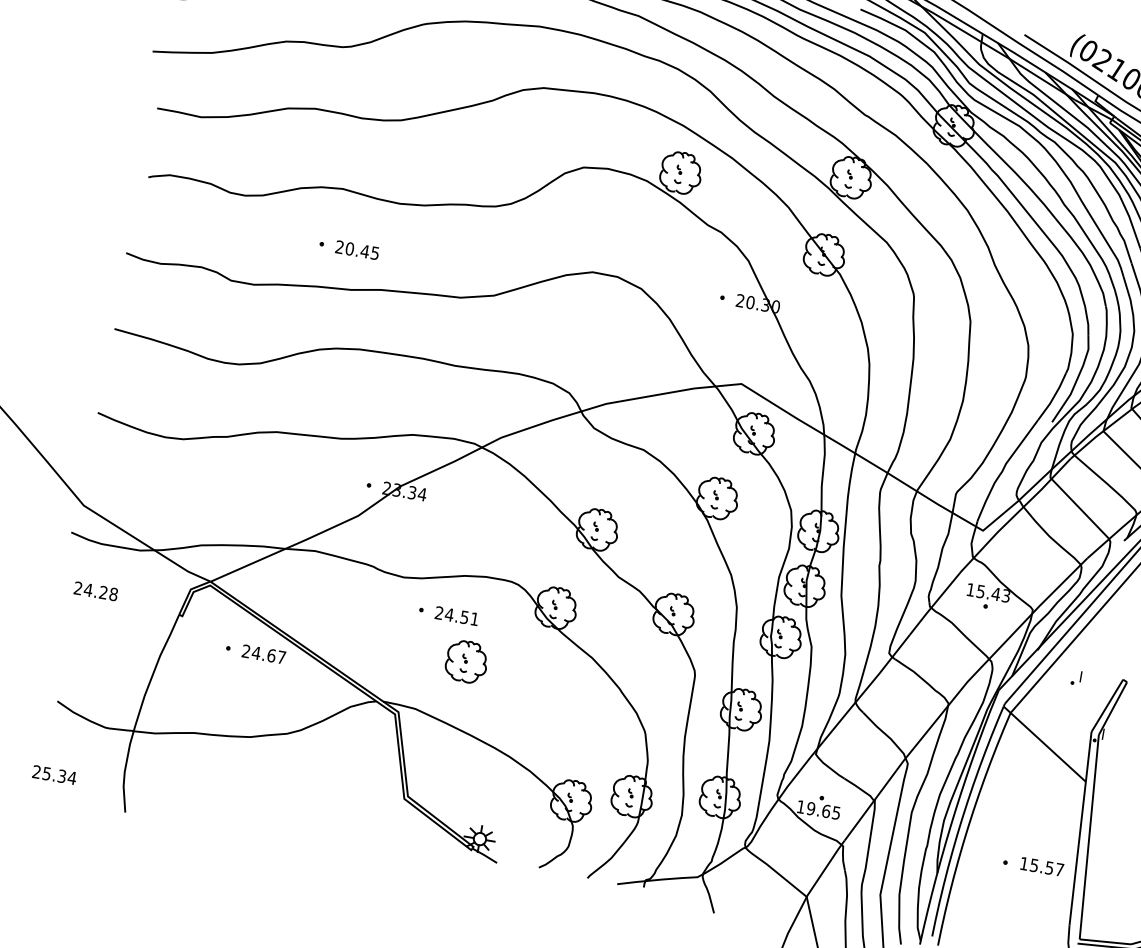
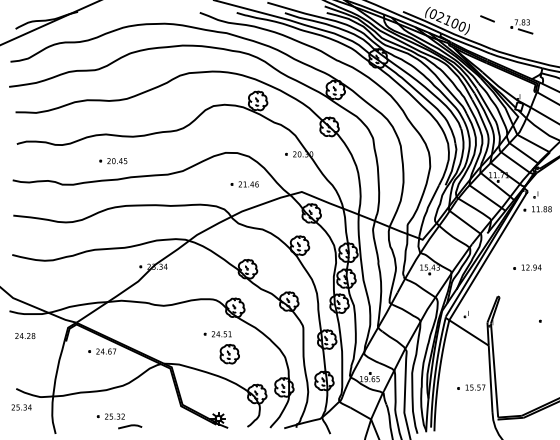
part: (621, 346) -> (244, 184), added
part: (451, 644) -> (221, 347), moved
part: (1074, 678) -> (465, 314), moved
text: (54, 775) -> (21, 407), moved
part: (266, 809) -> (119, 421), added

